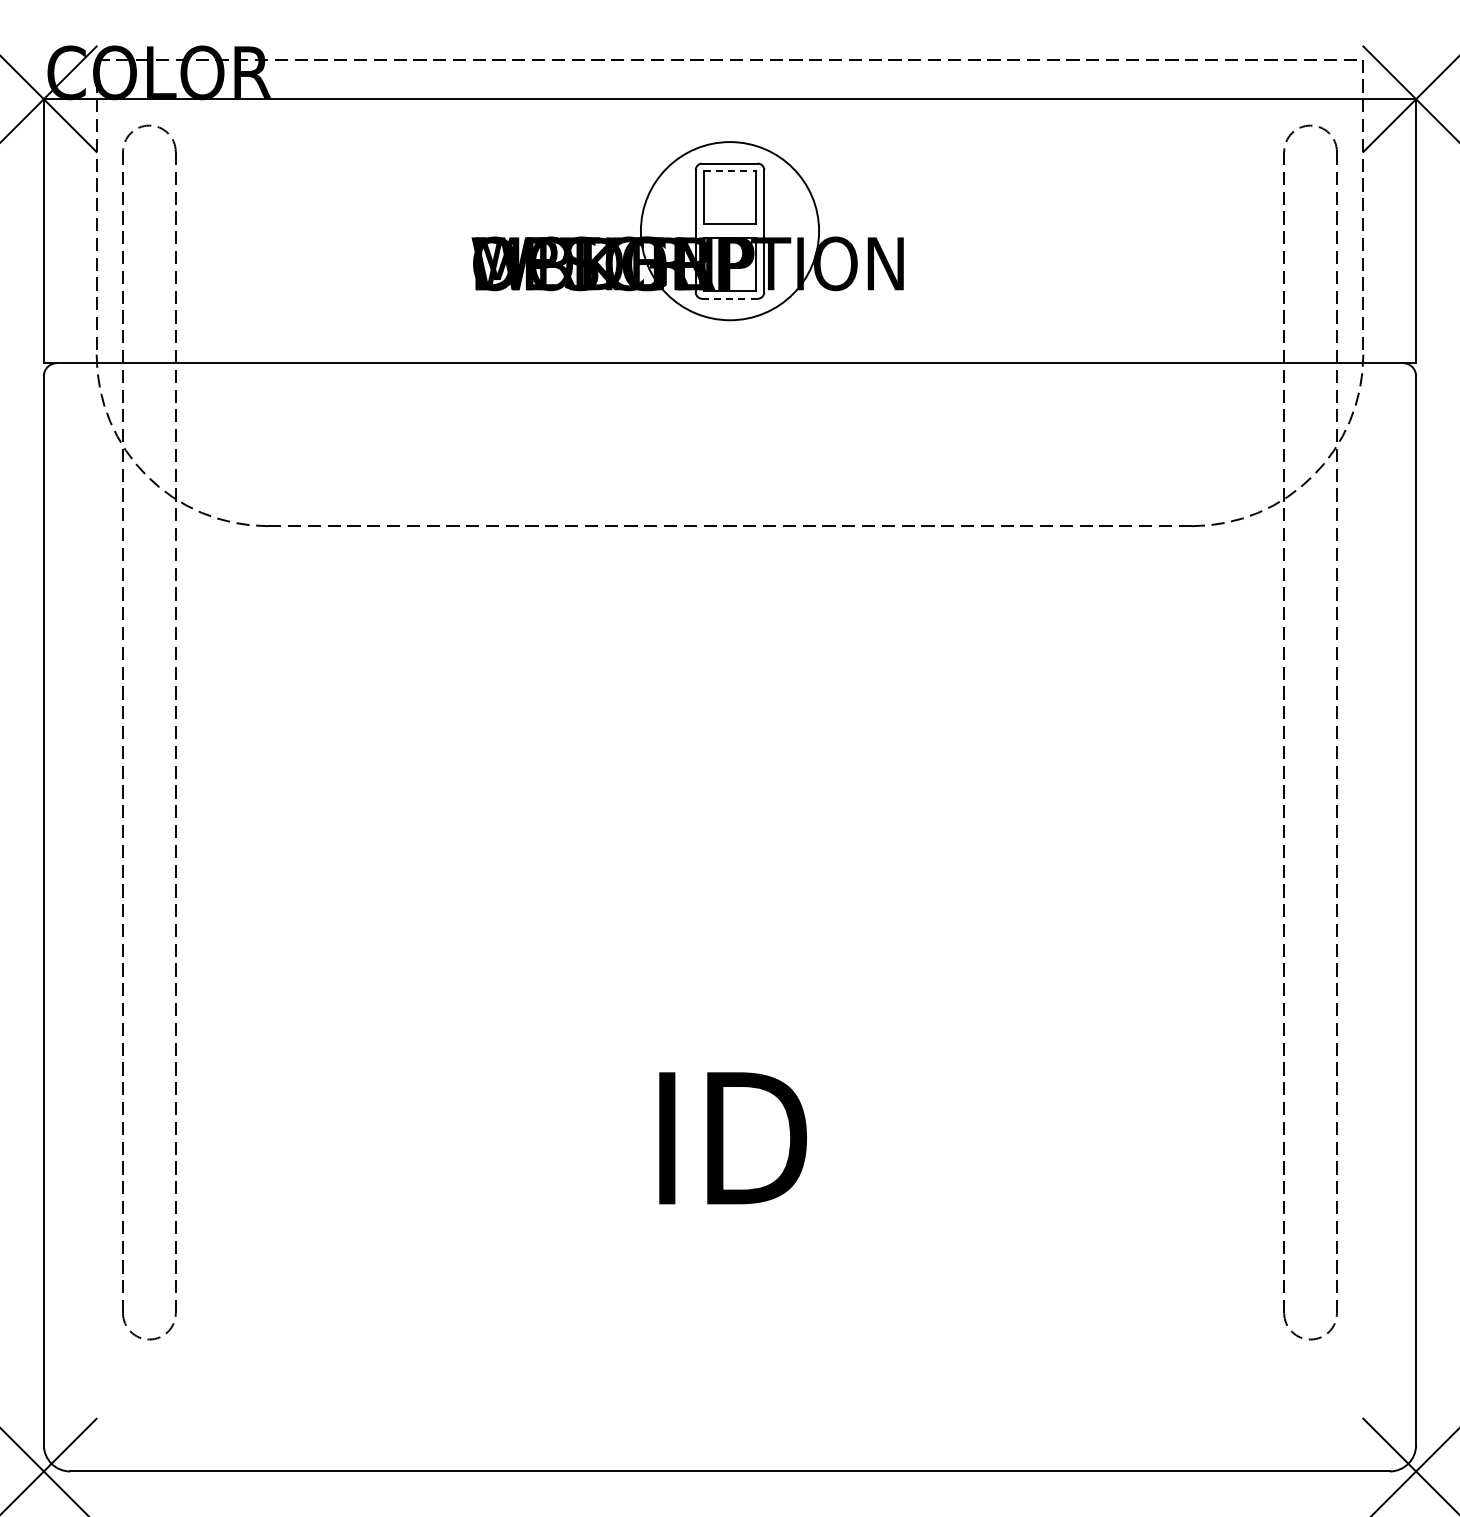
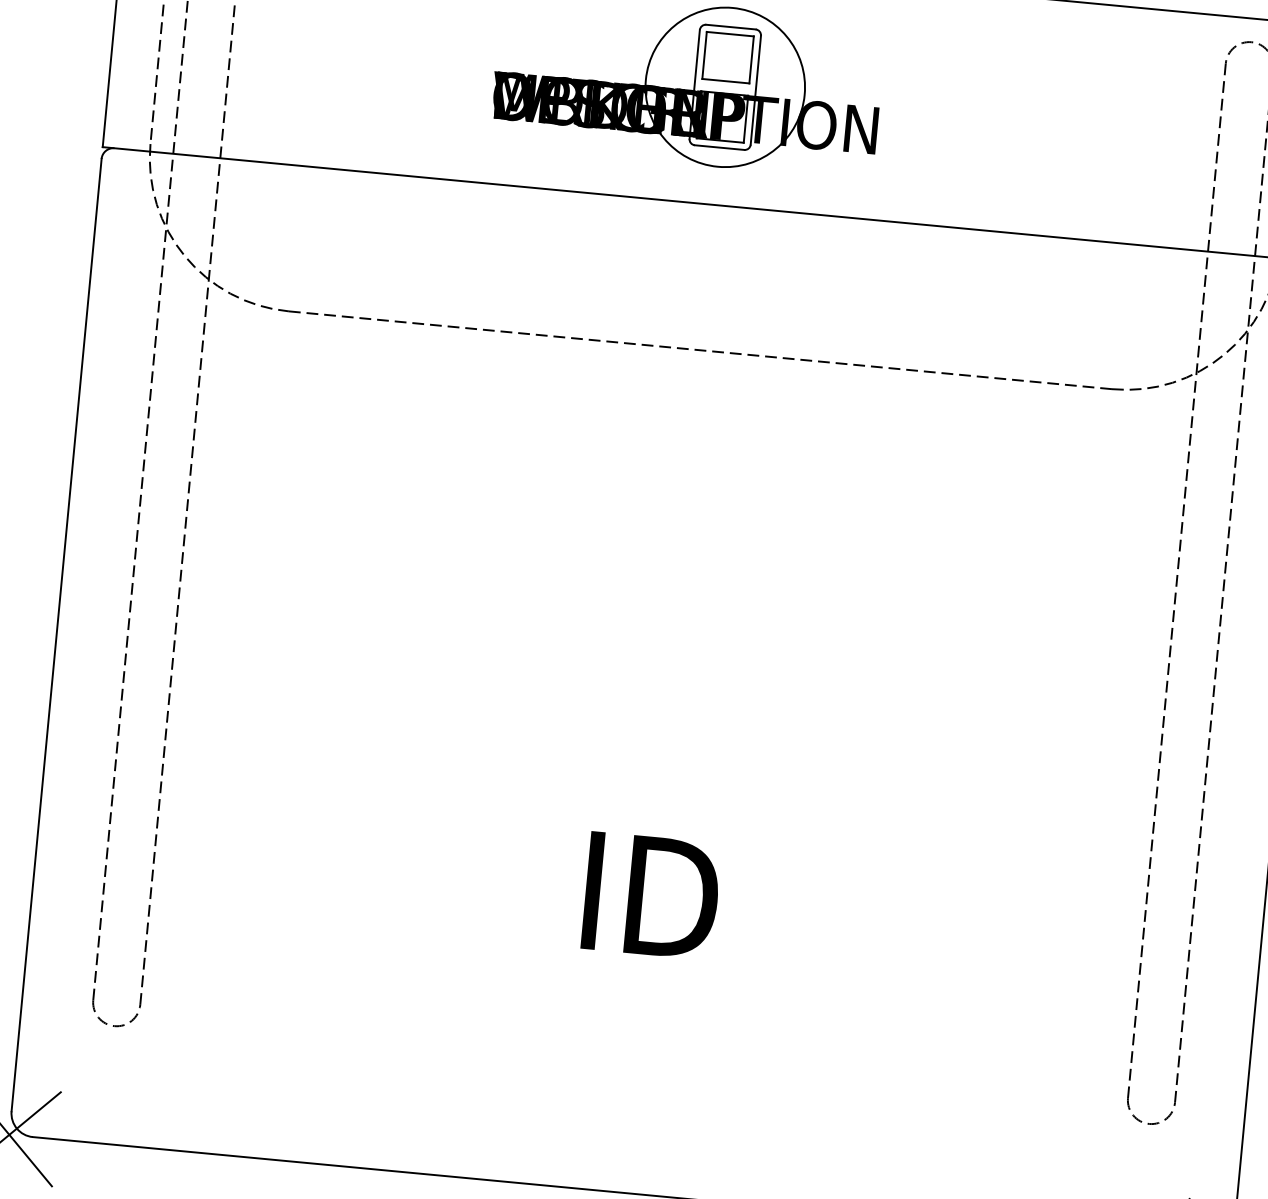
line: (730, 171) -> (730, 34), dashed -> solid
line: (729, 298) -> (719, 147), dashed -> solid

